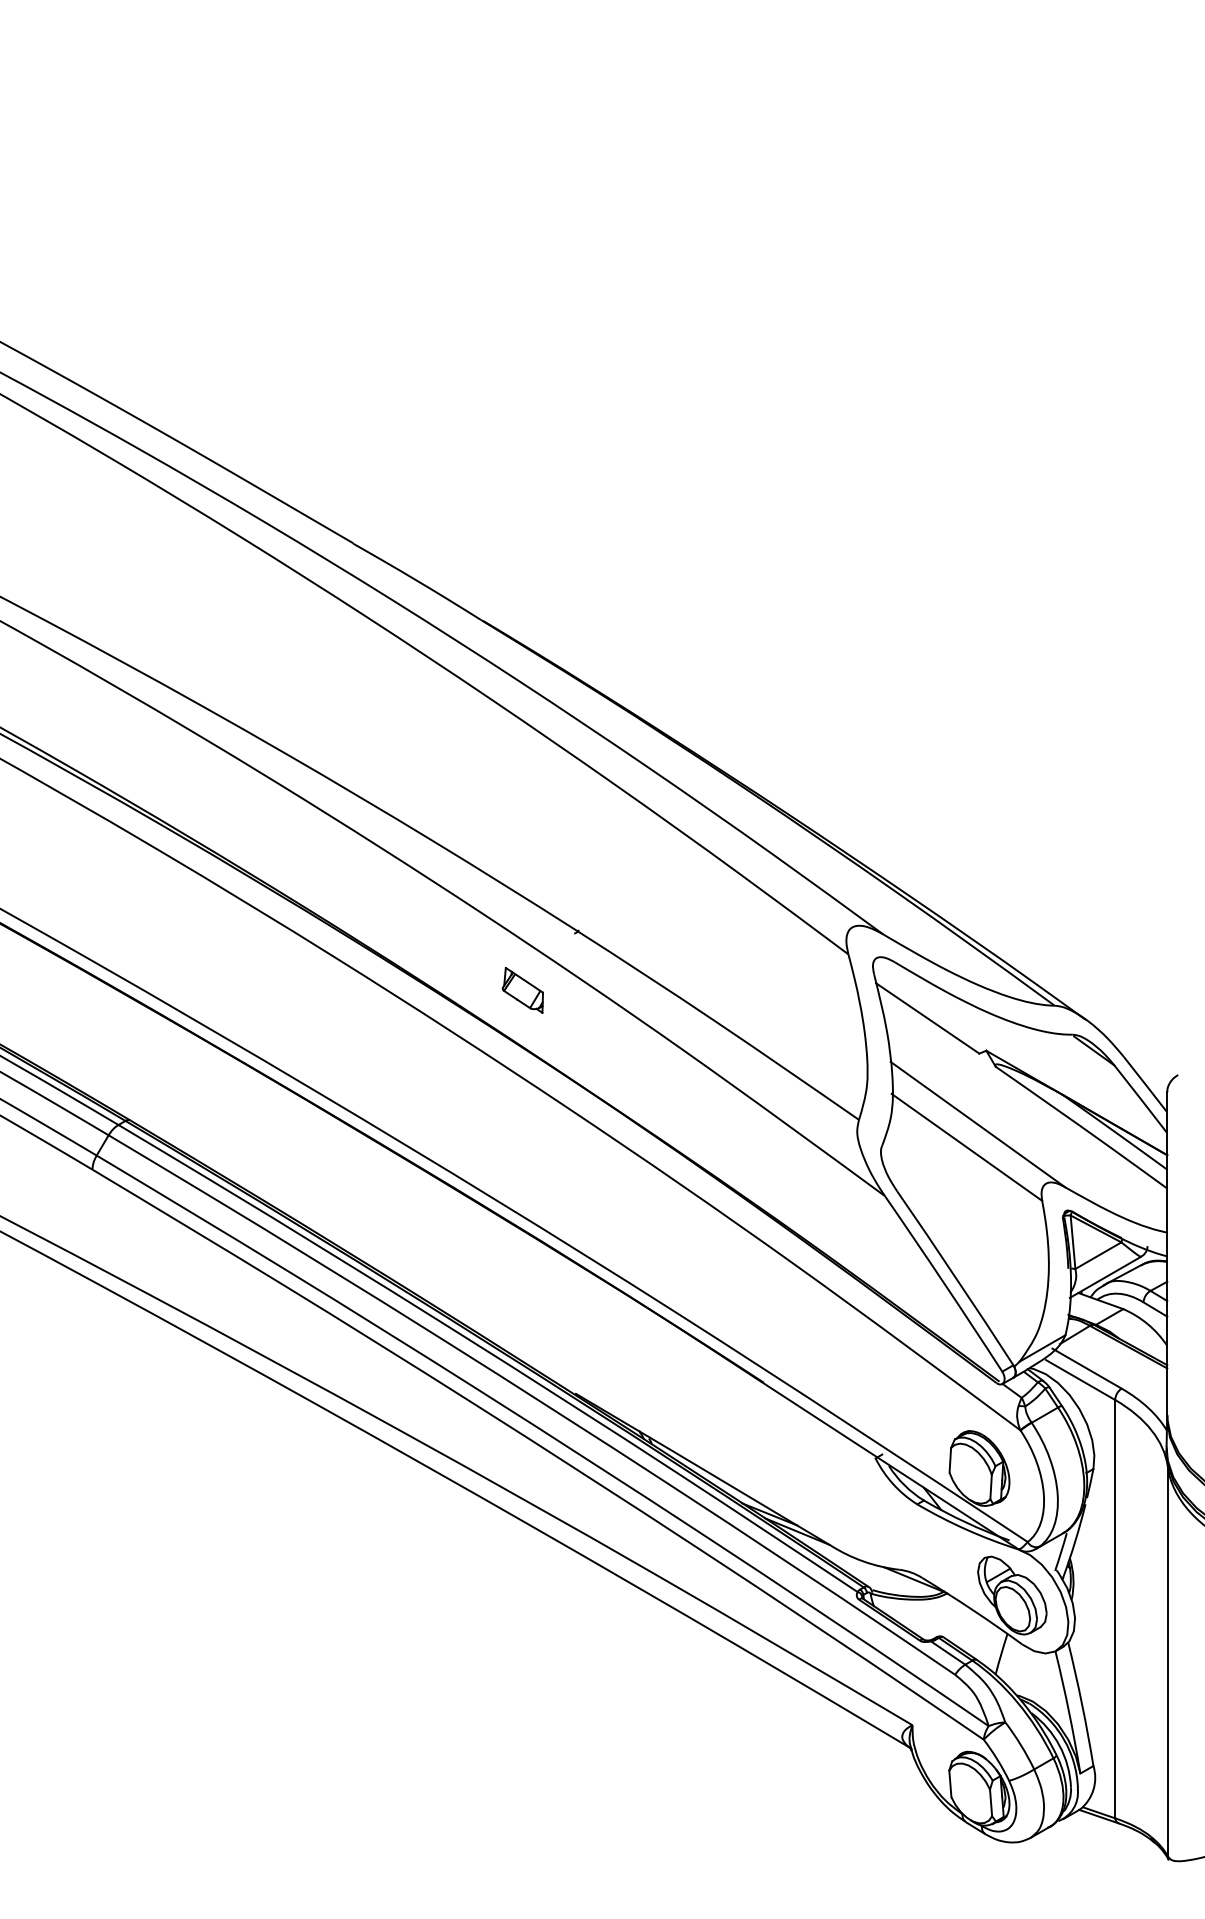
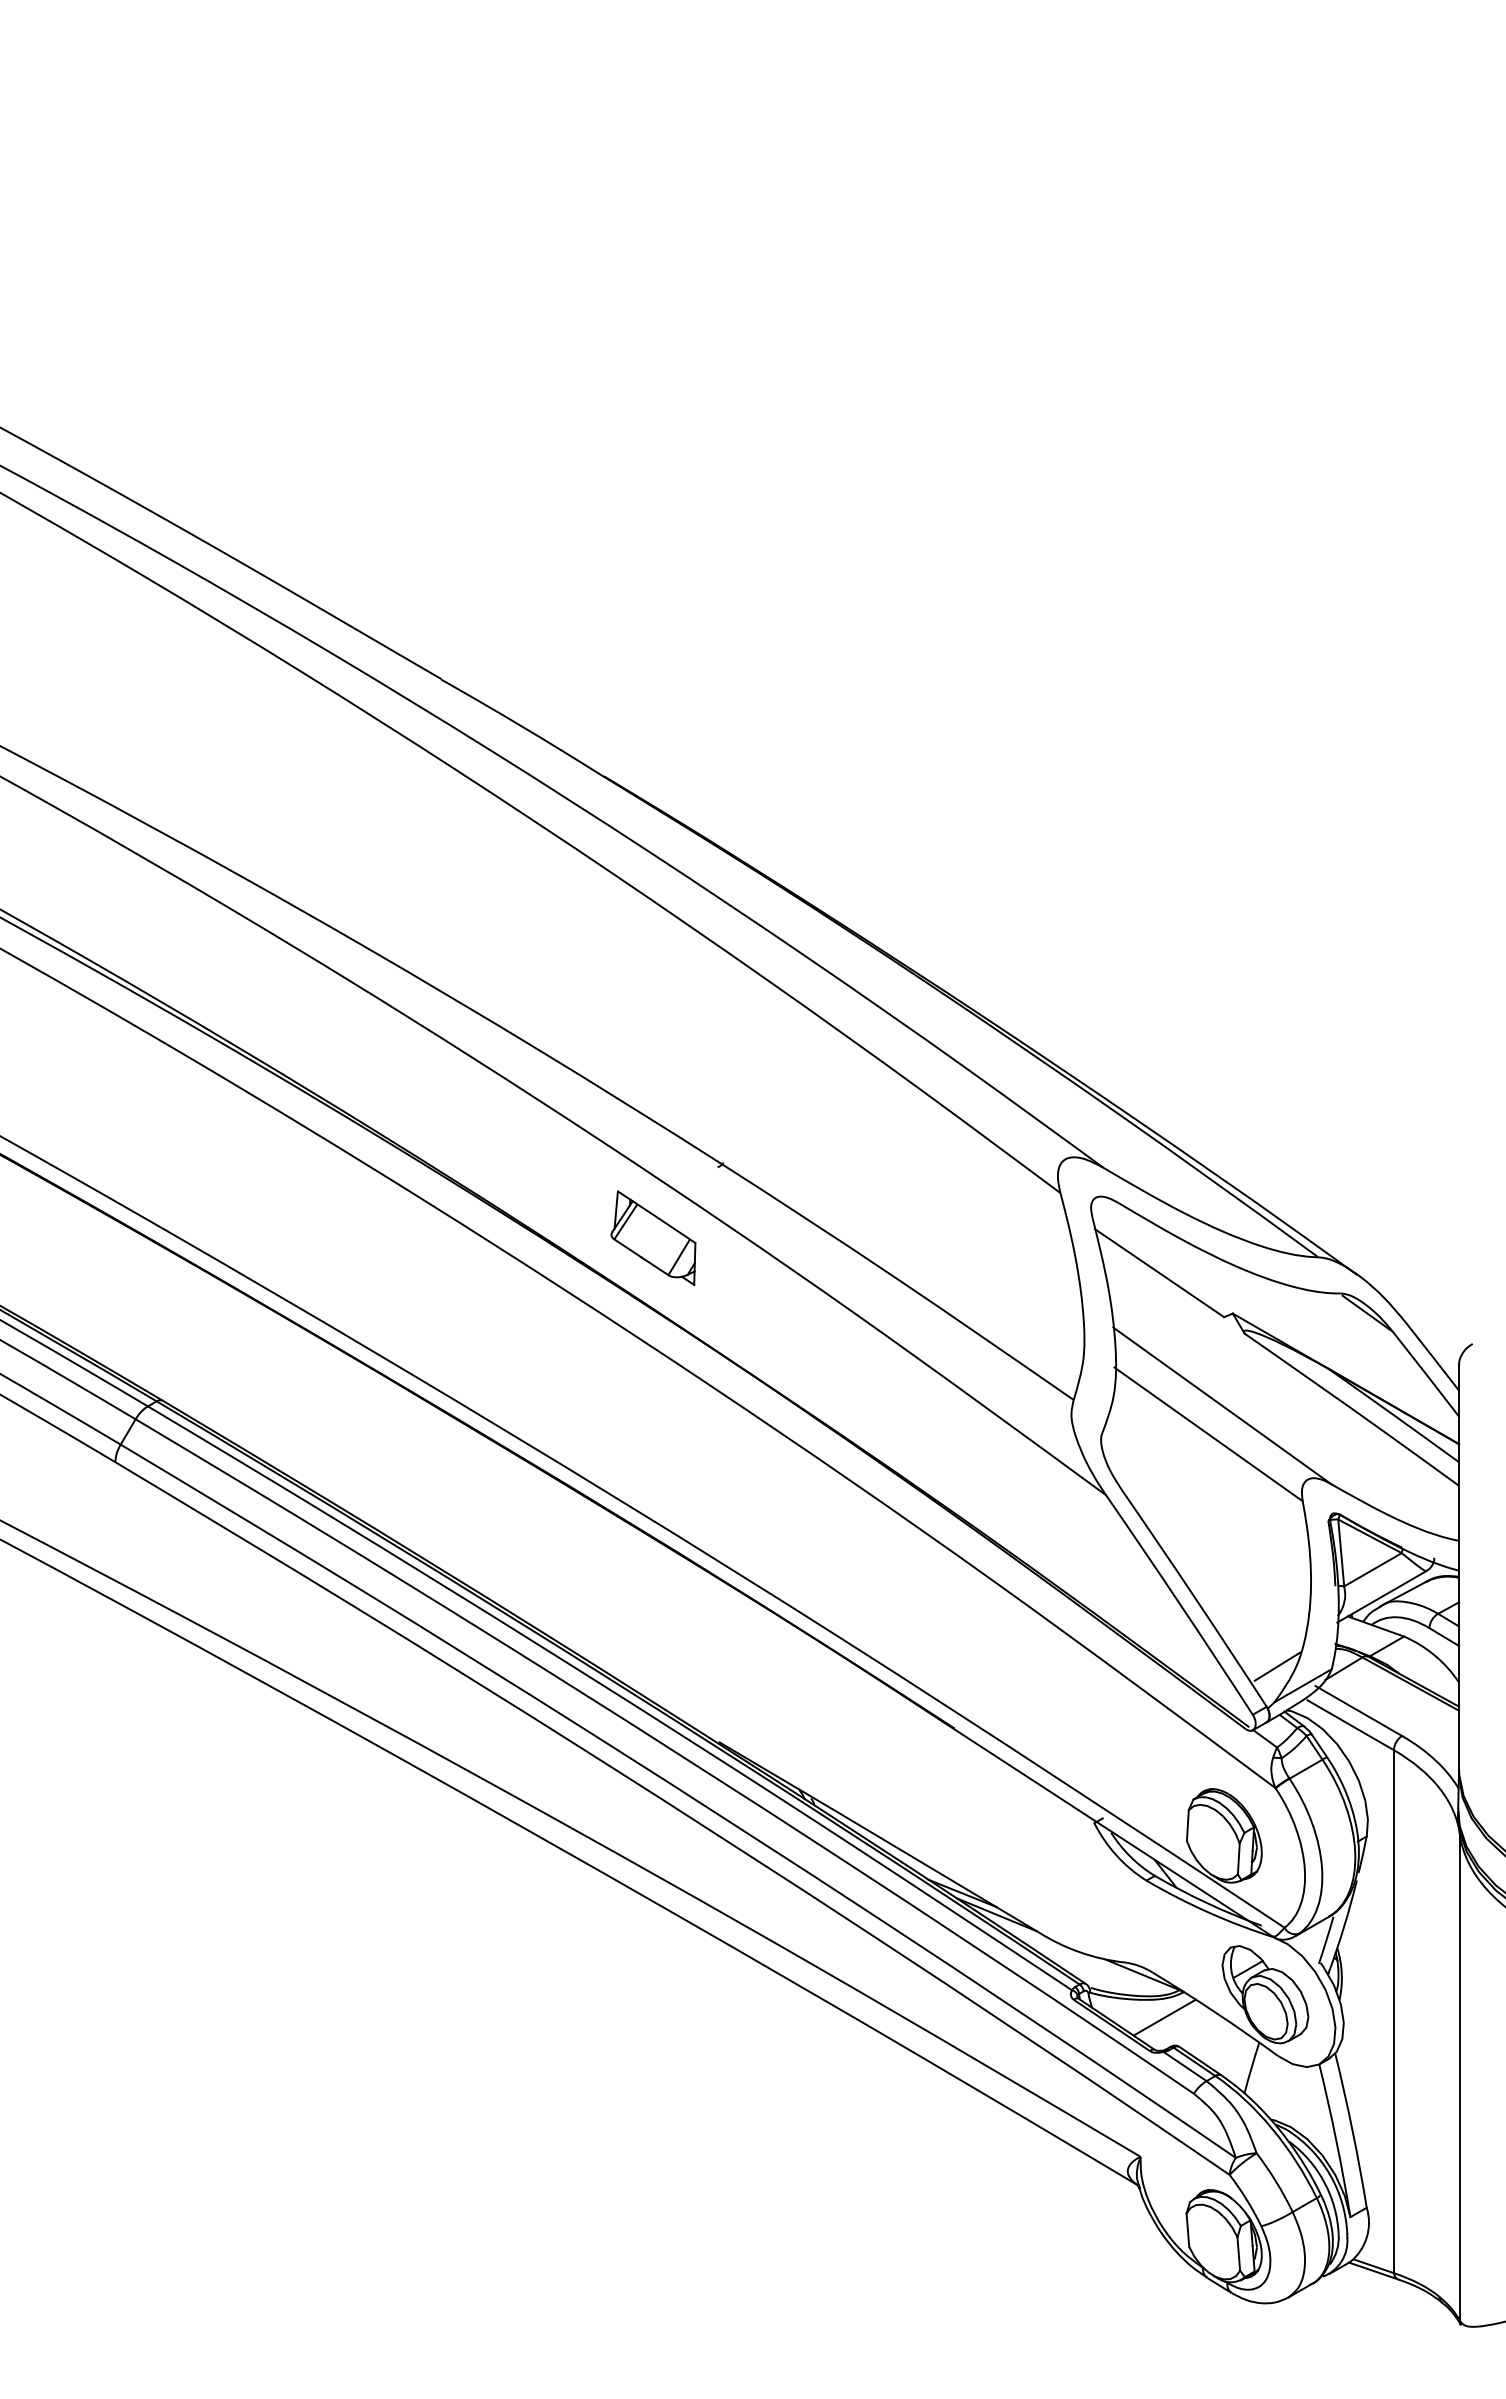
part: (522, 989) -> (653, 1237), size x1.67
line: (1021, 1333) -> (1276, 1666), added
line: (931, 1613) -> (1164, 2017), added

